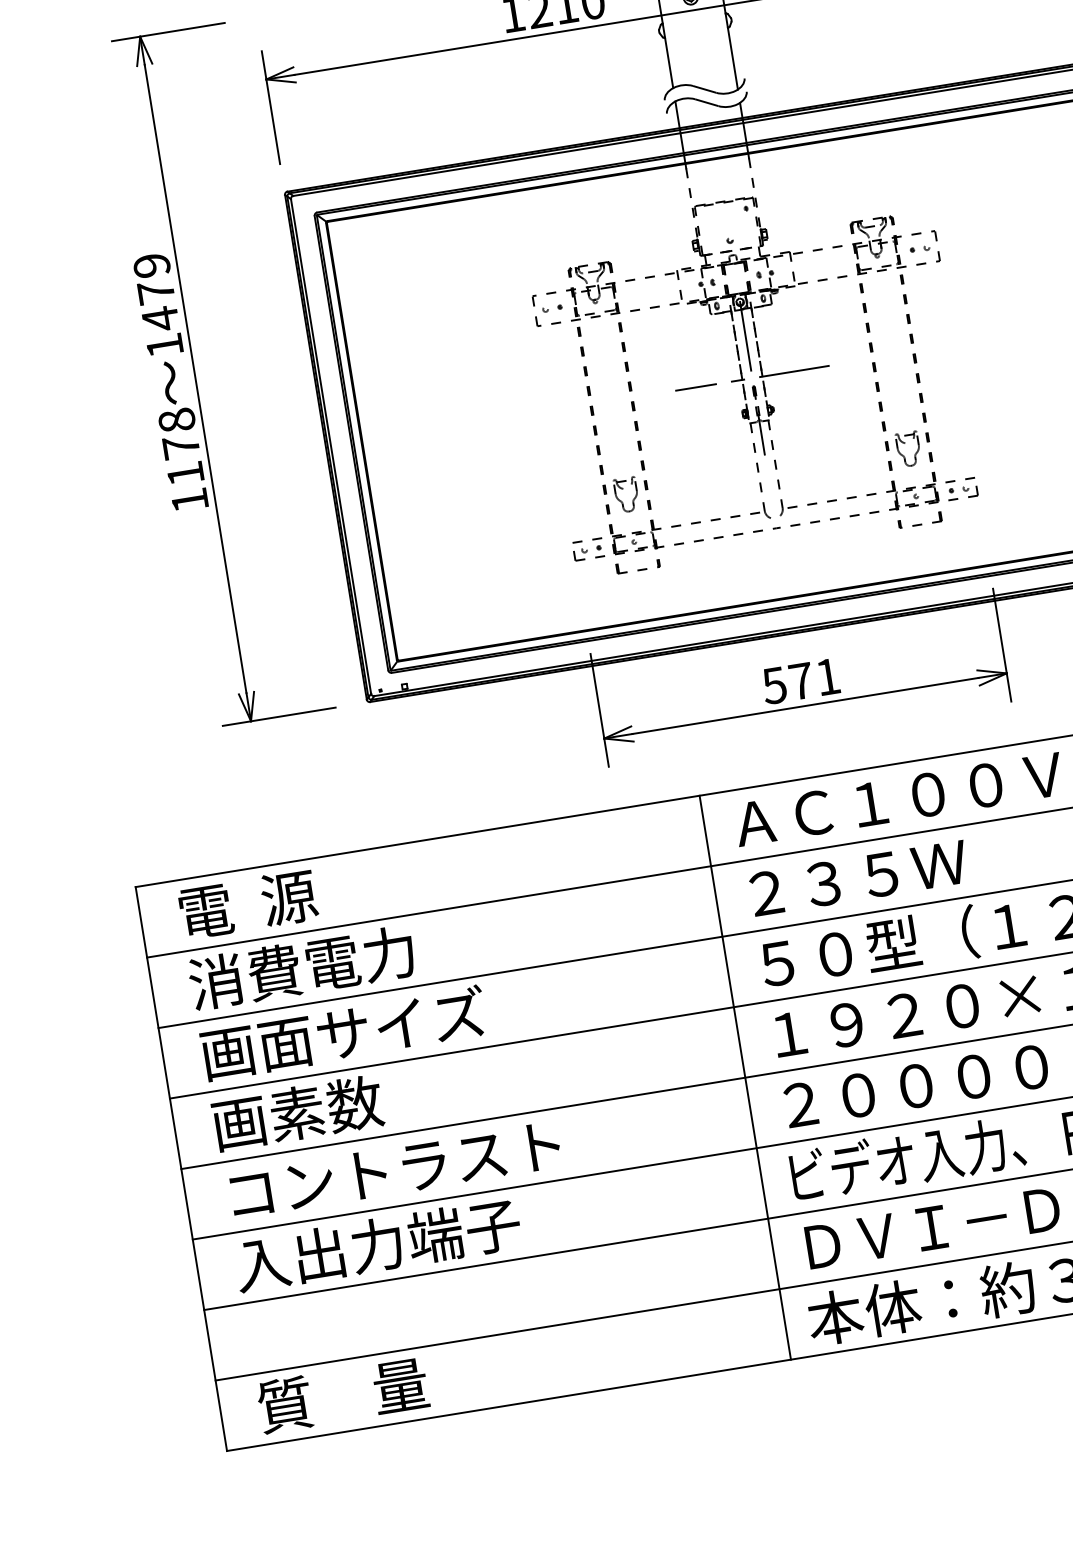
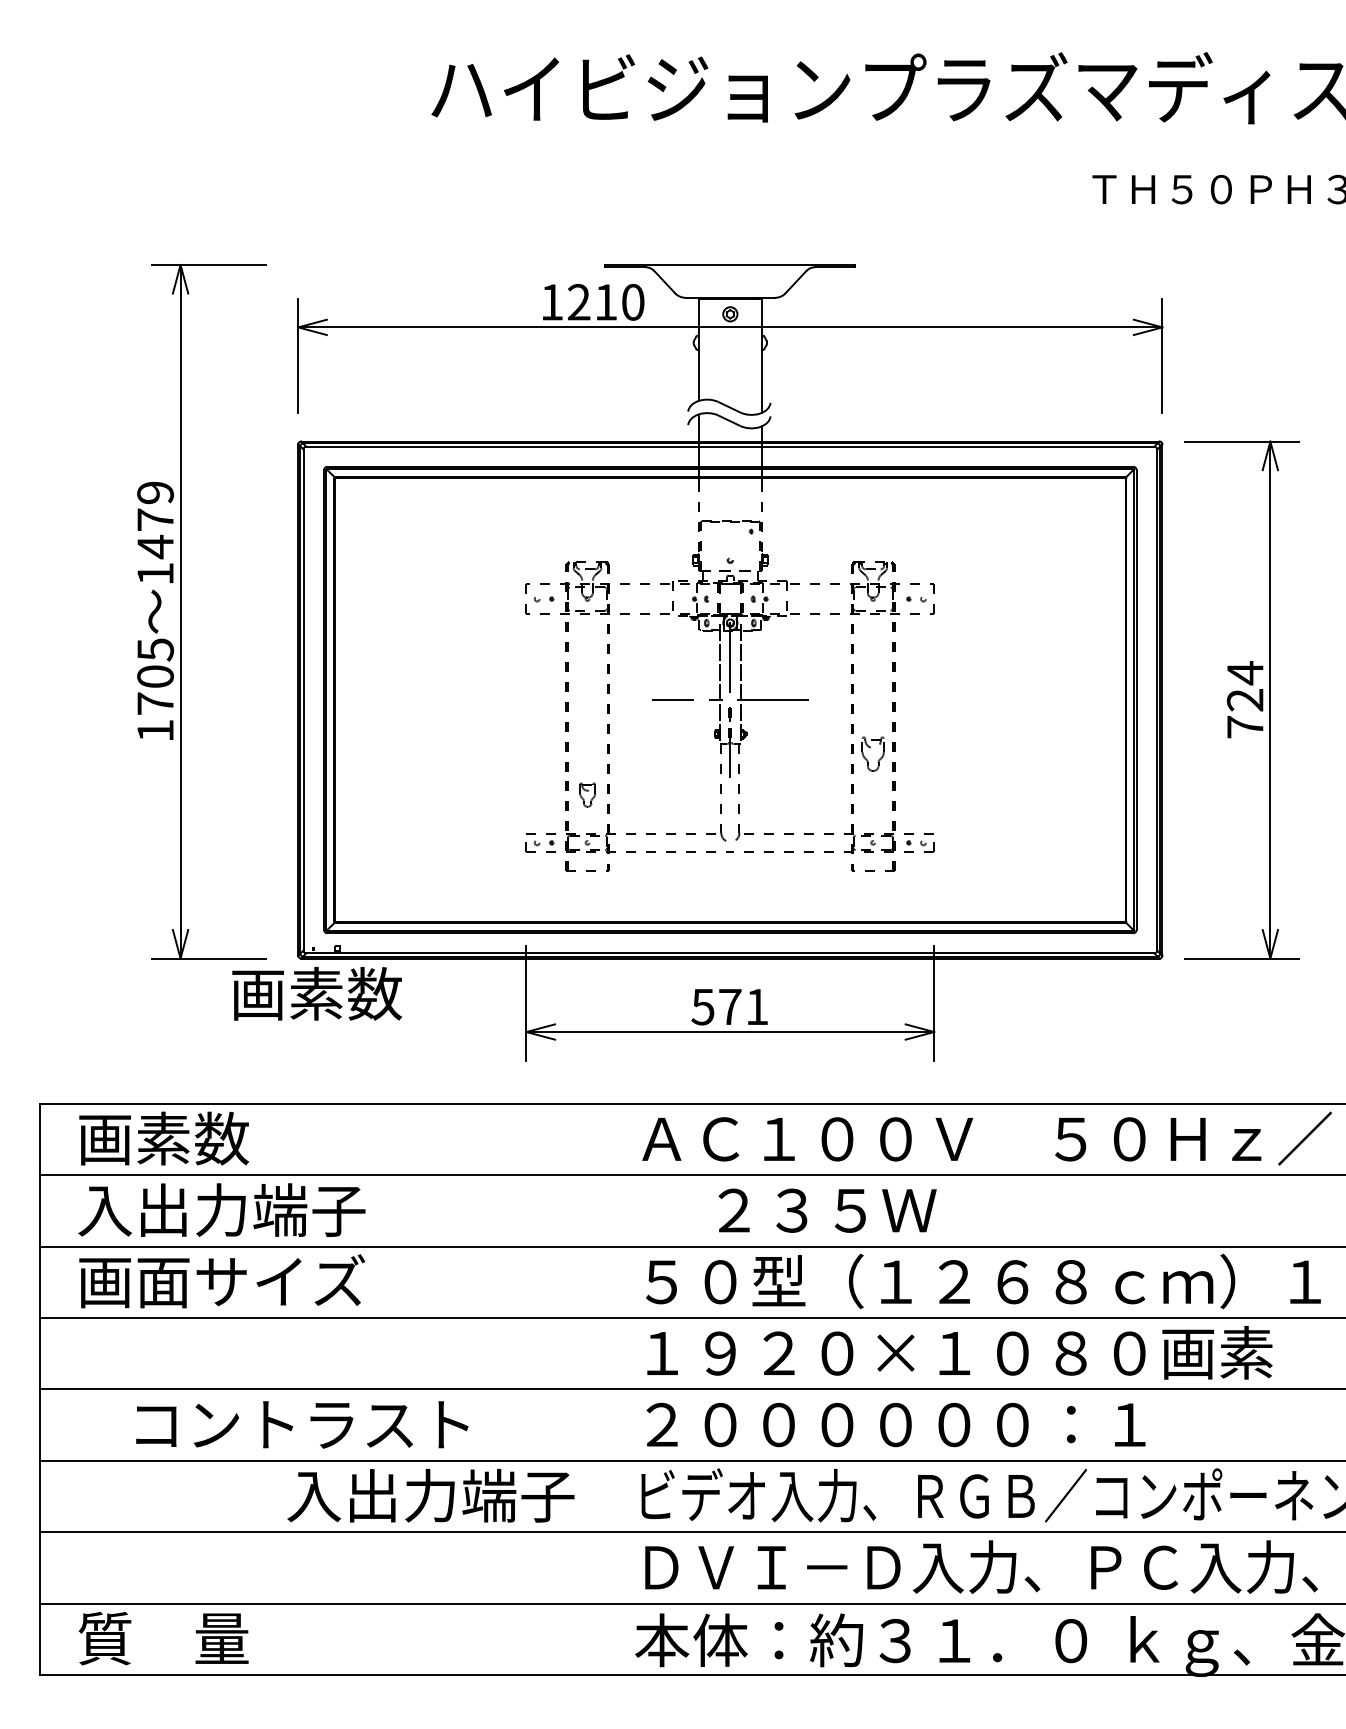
text: (181, 446) -> (155, 676), 1178 -> 1705
part: (907, 448) -> (872, 753), moved
part: (626, 494) -> (587, 794), size x0.7
text: (858, 878) -> (827, 1210), moved
text: (263, 901) -> (164, 1138), 電  源 -> 画素数
text: (331, 962) -> (221, 1209), 消費電力 -> 入出力端子
line: (745, 1077) -> (611, 1389), removed
text: (297, 1112) -> (316, 993), moved
text: (395, 1169) -> (302, 1424), moved
text: (377, 1244) -> (430, 1495), moved

